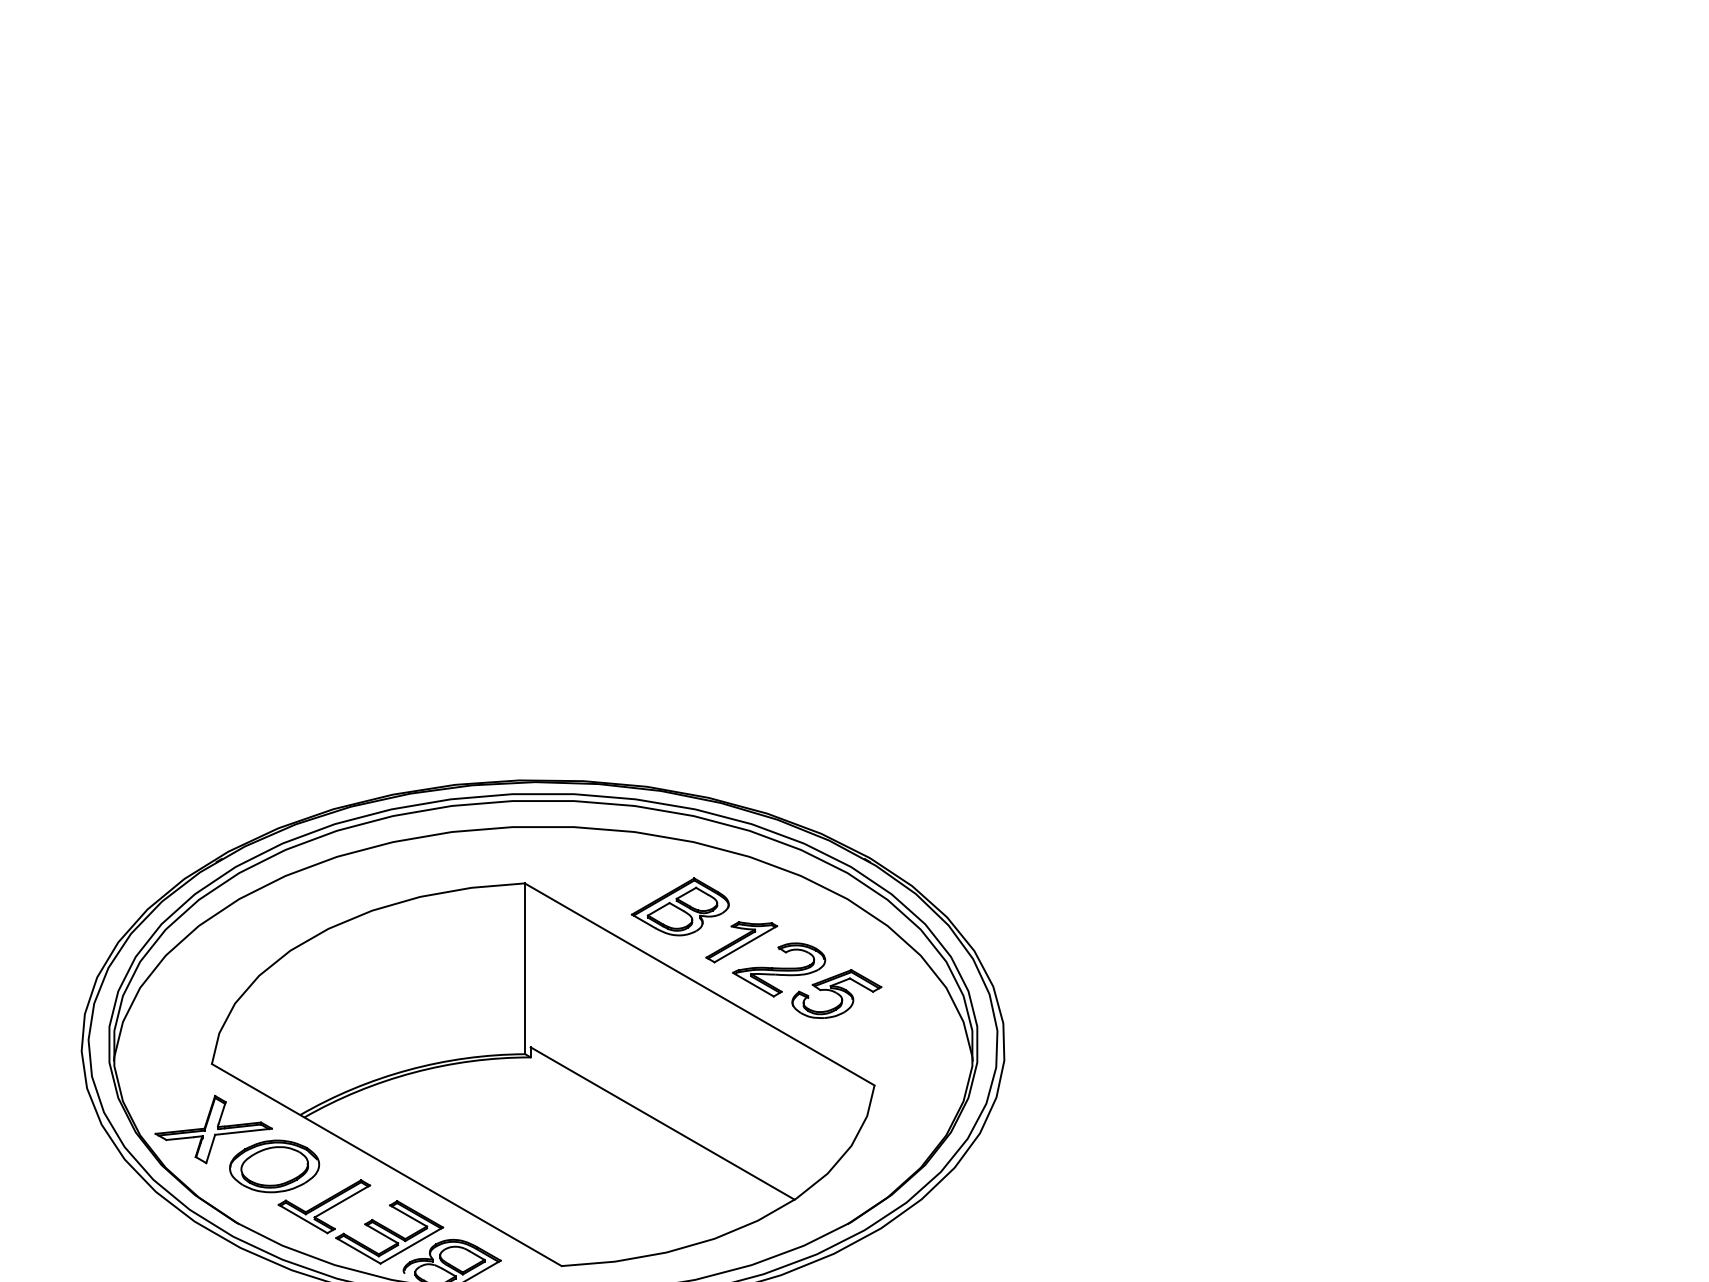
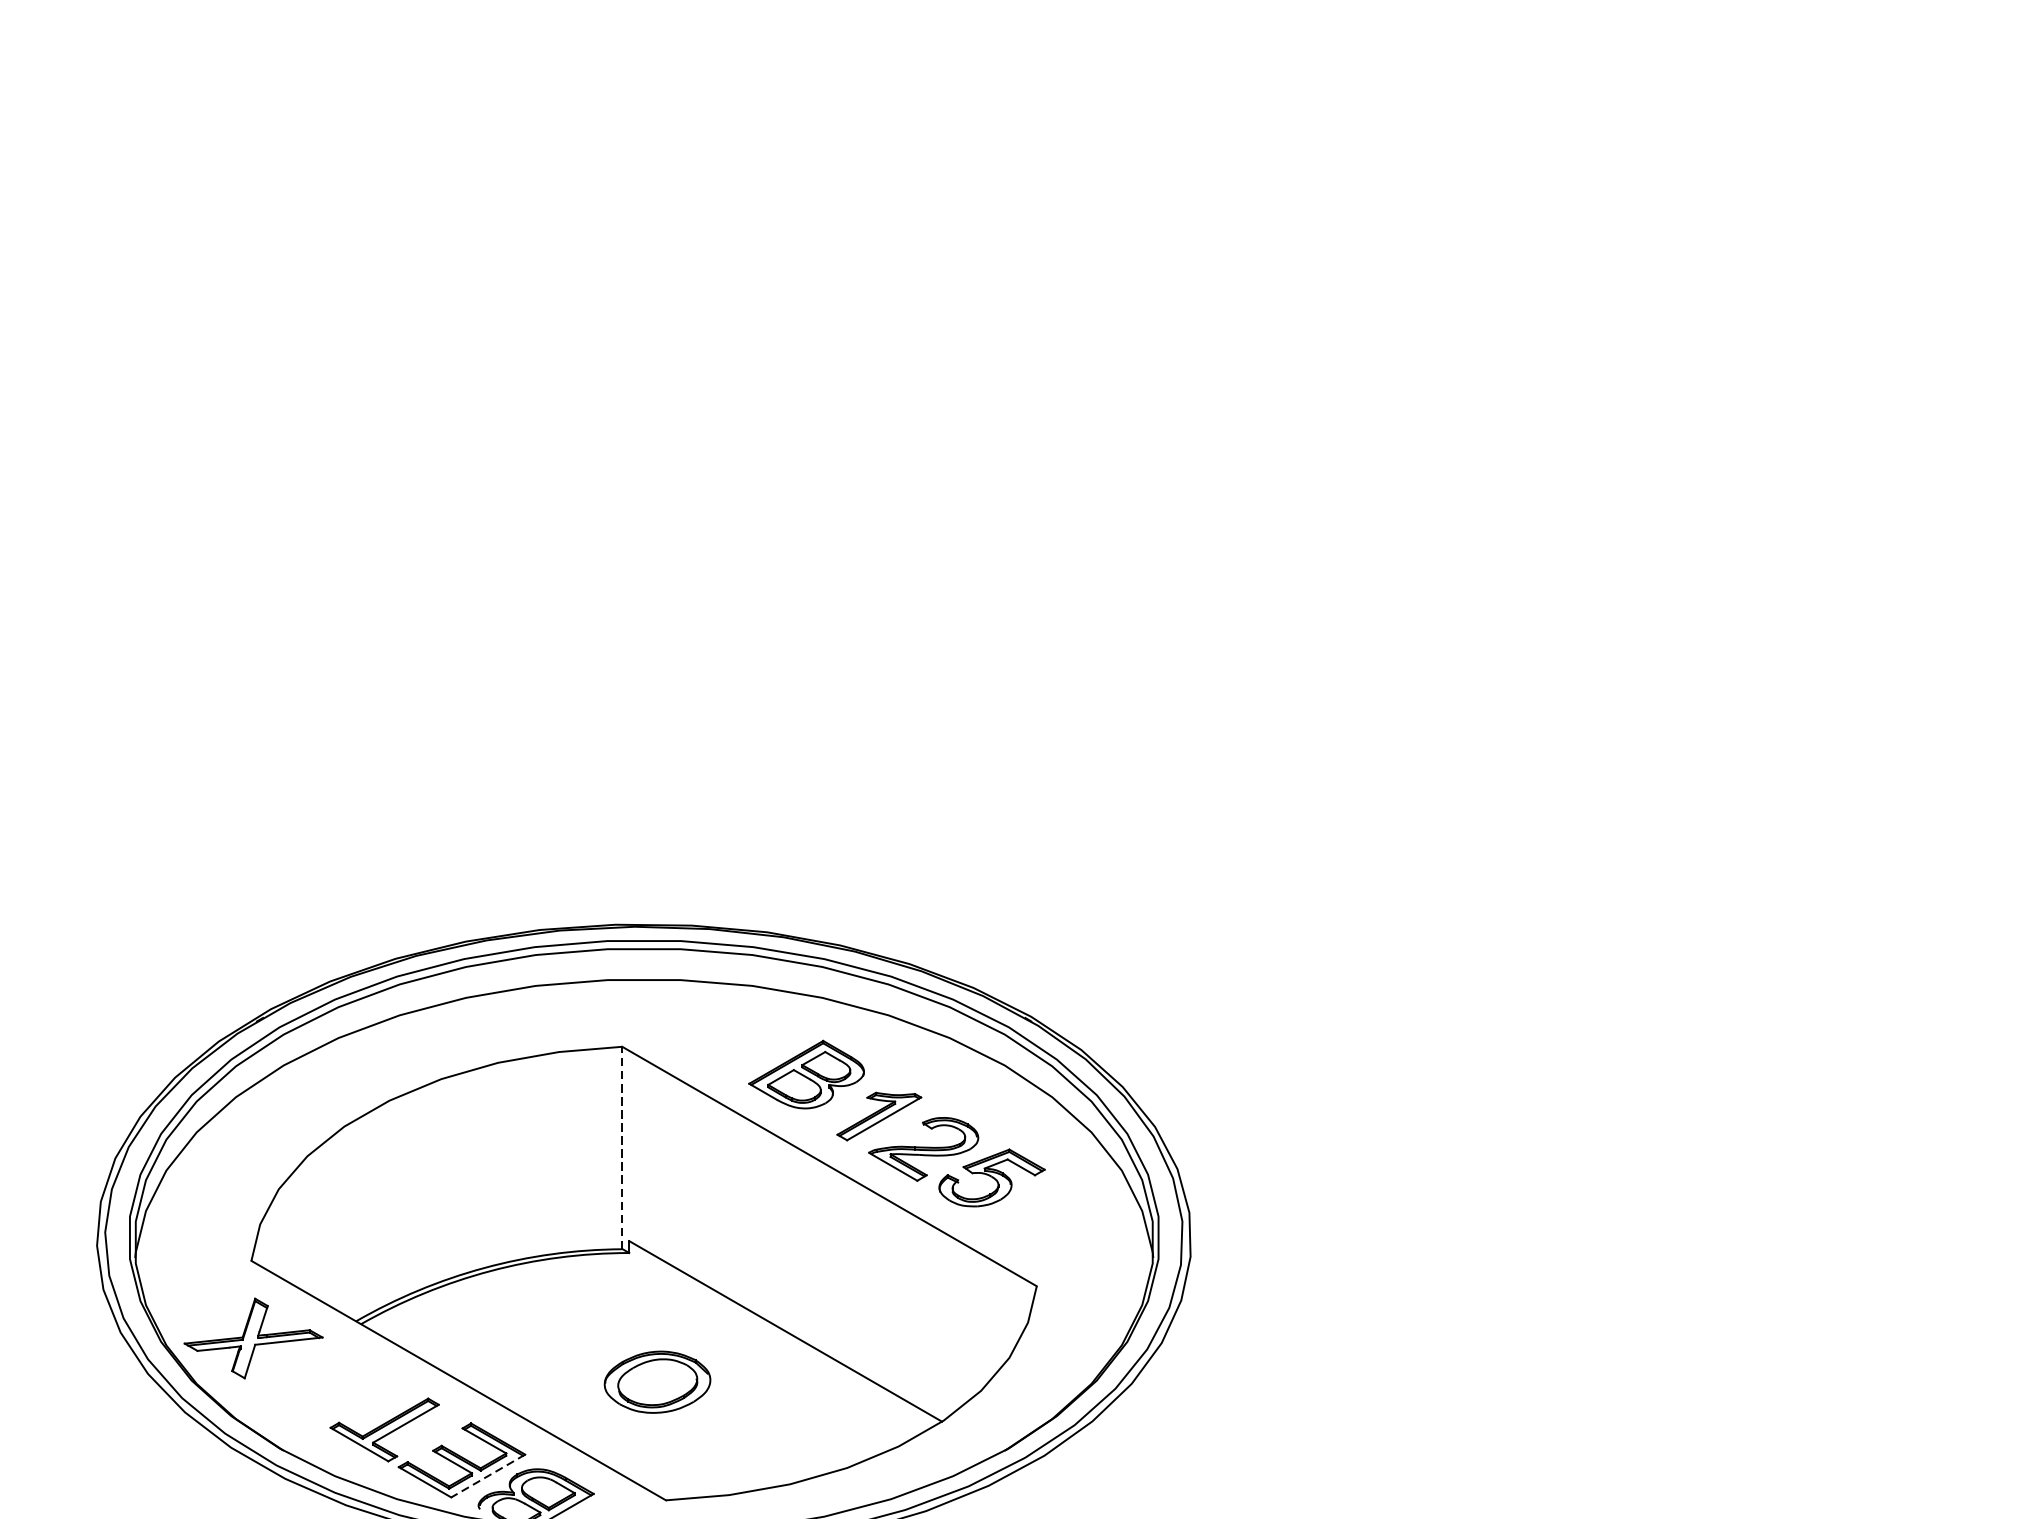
line: (524, 968) -> (621, 1147), solid -> dashed
part: (274, 1166) -> (657, 1382), moved
line: (411, 1245) -> (487, 1475), solid -> dashed

